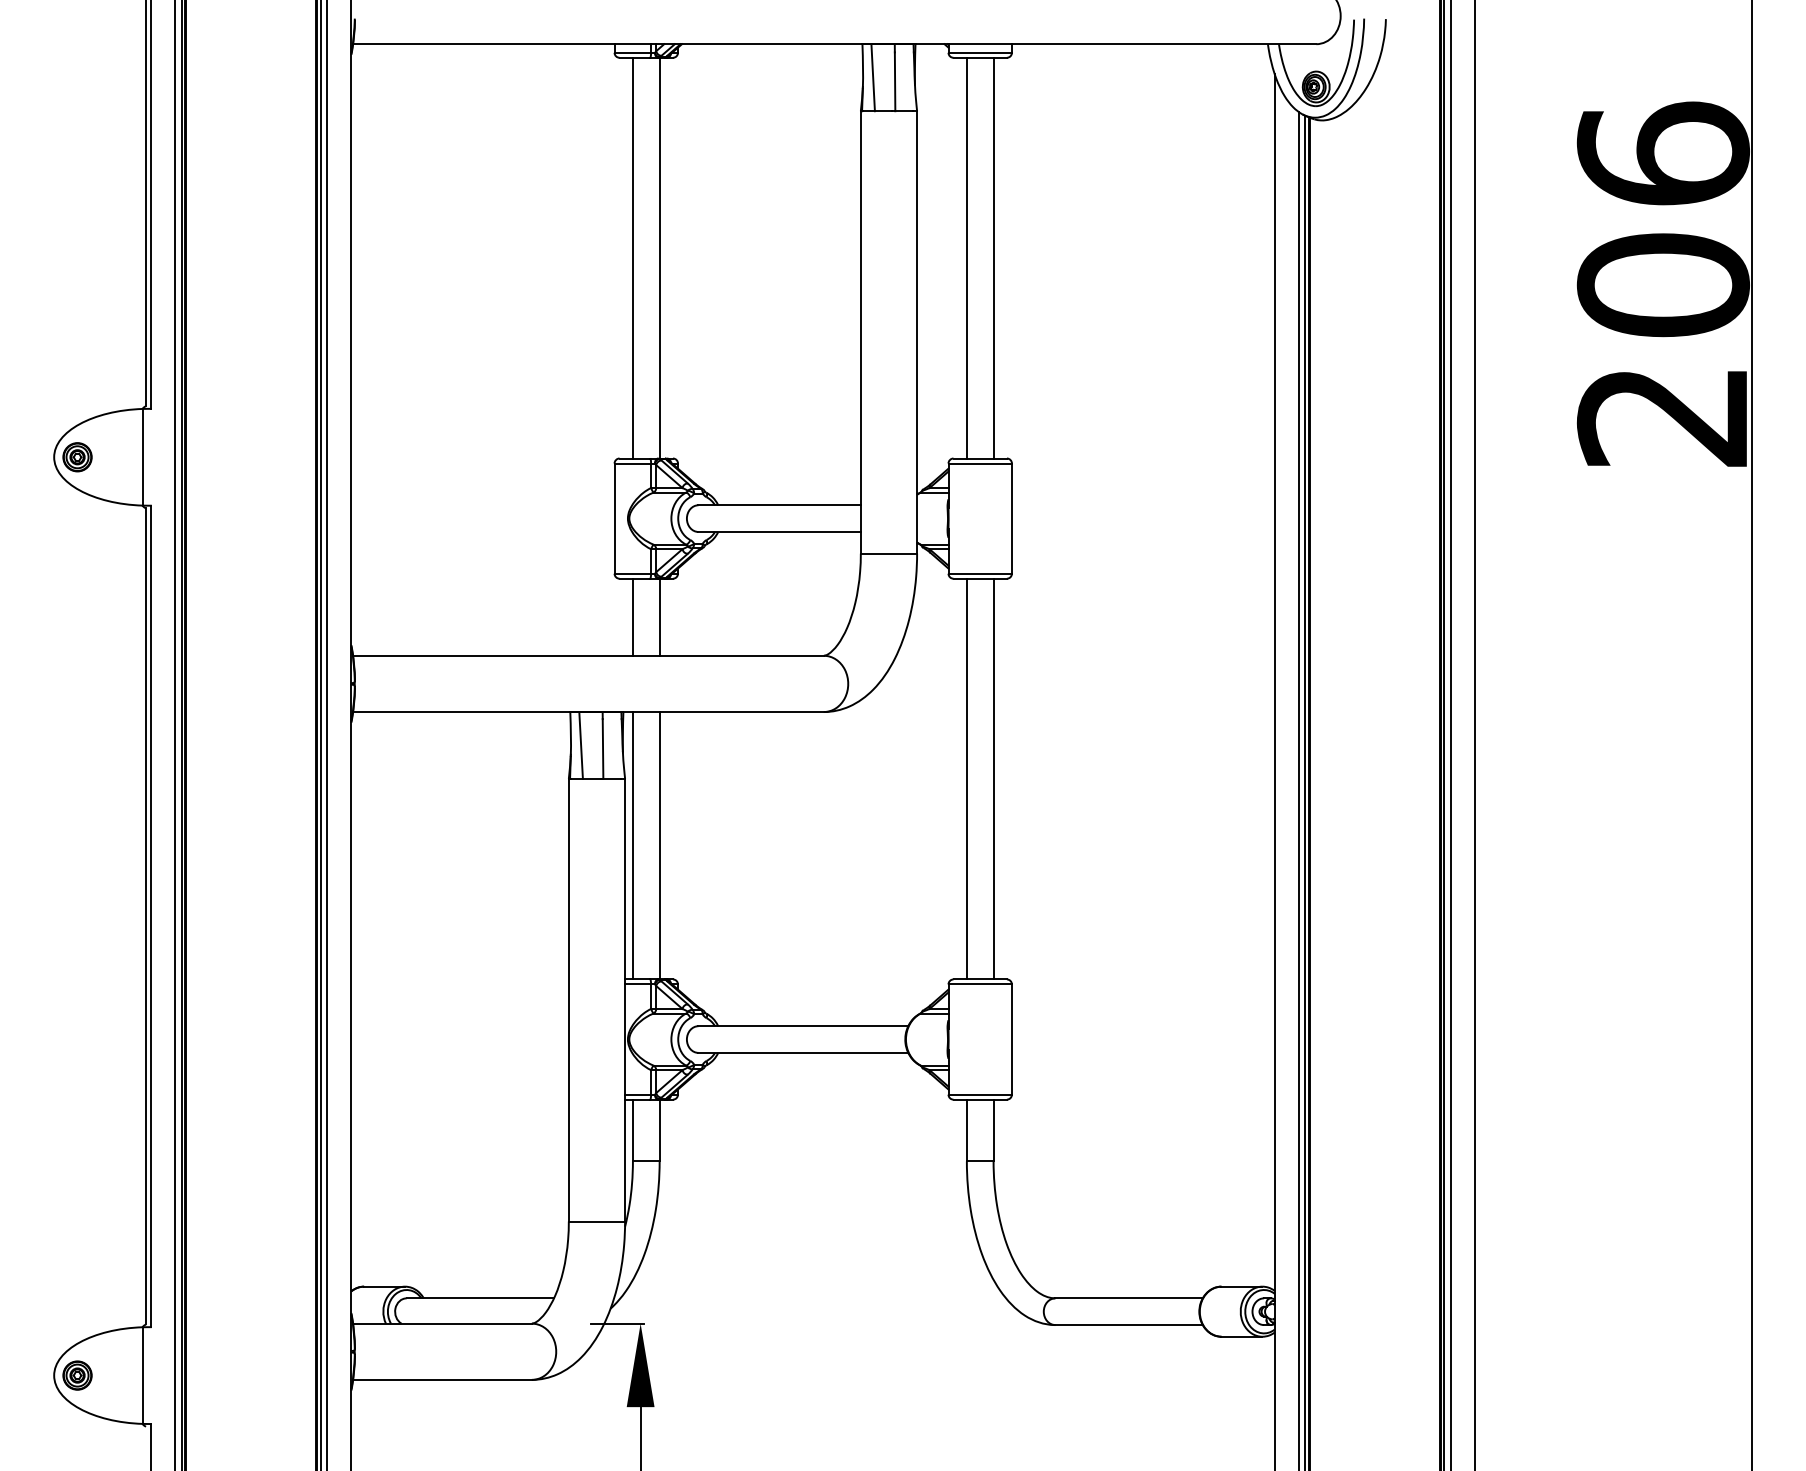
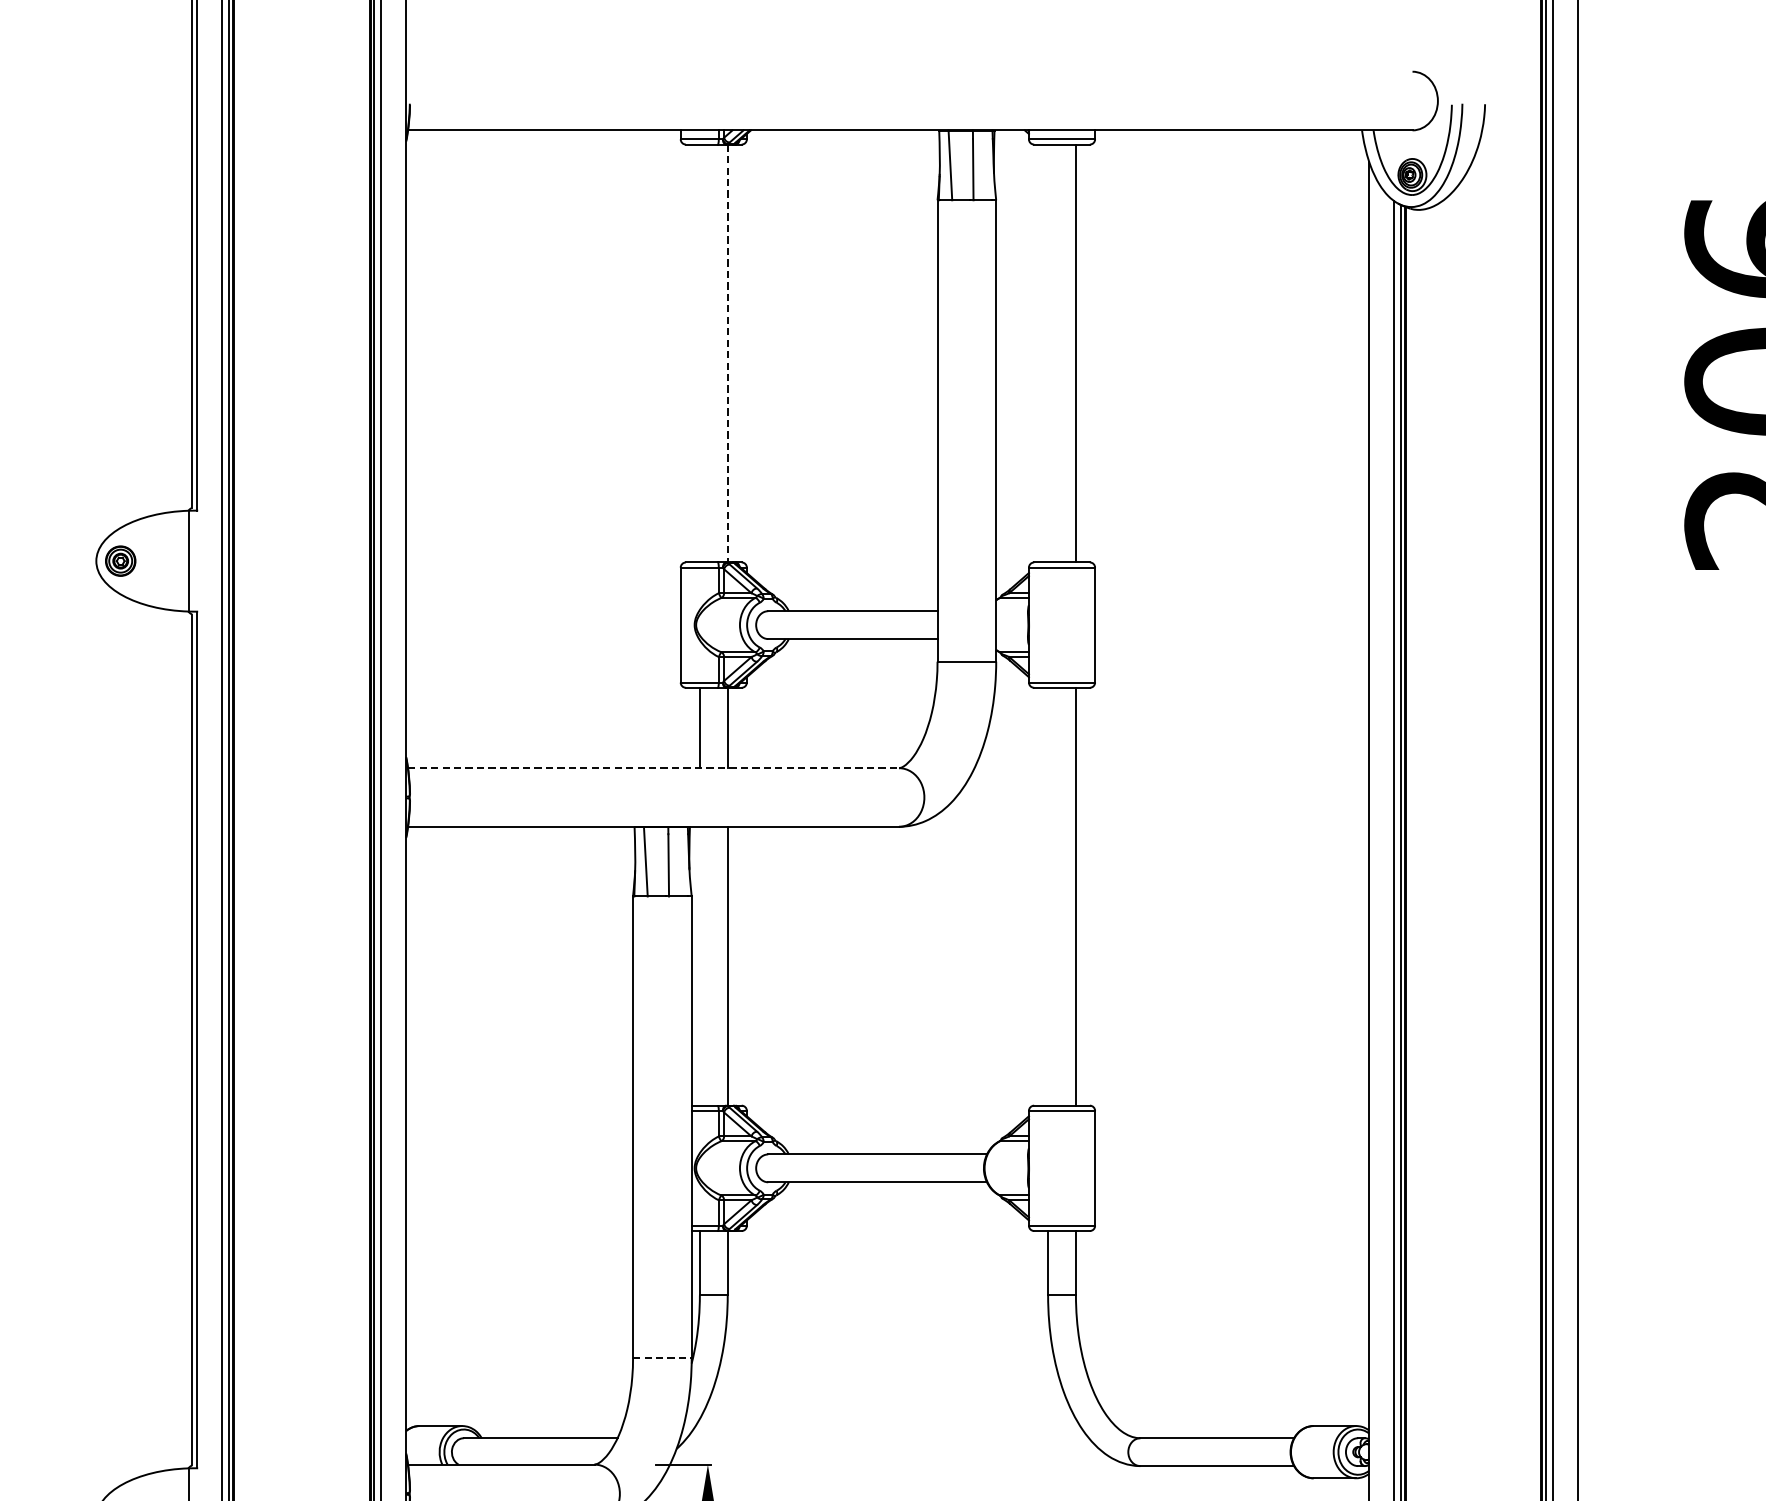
line: (632, 257) -> (699, 352), removed
line: (966, 257) -> (1047, 352), removed
line: (659, 258) -> (727, 353), solid -> dashed
line: (589, 655) -> (654, 767), solid -> dashed
line: (966, 778) -> (1047, 896), removed
line: (632, 845) -> (699, 965), removed
line: (597, 1221) -> (662, 1358), solid -> dashed

